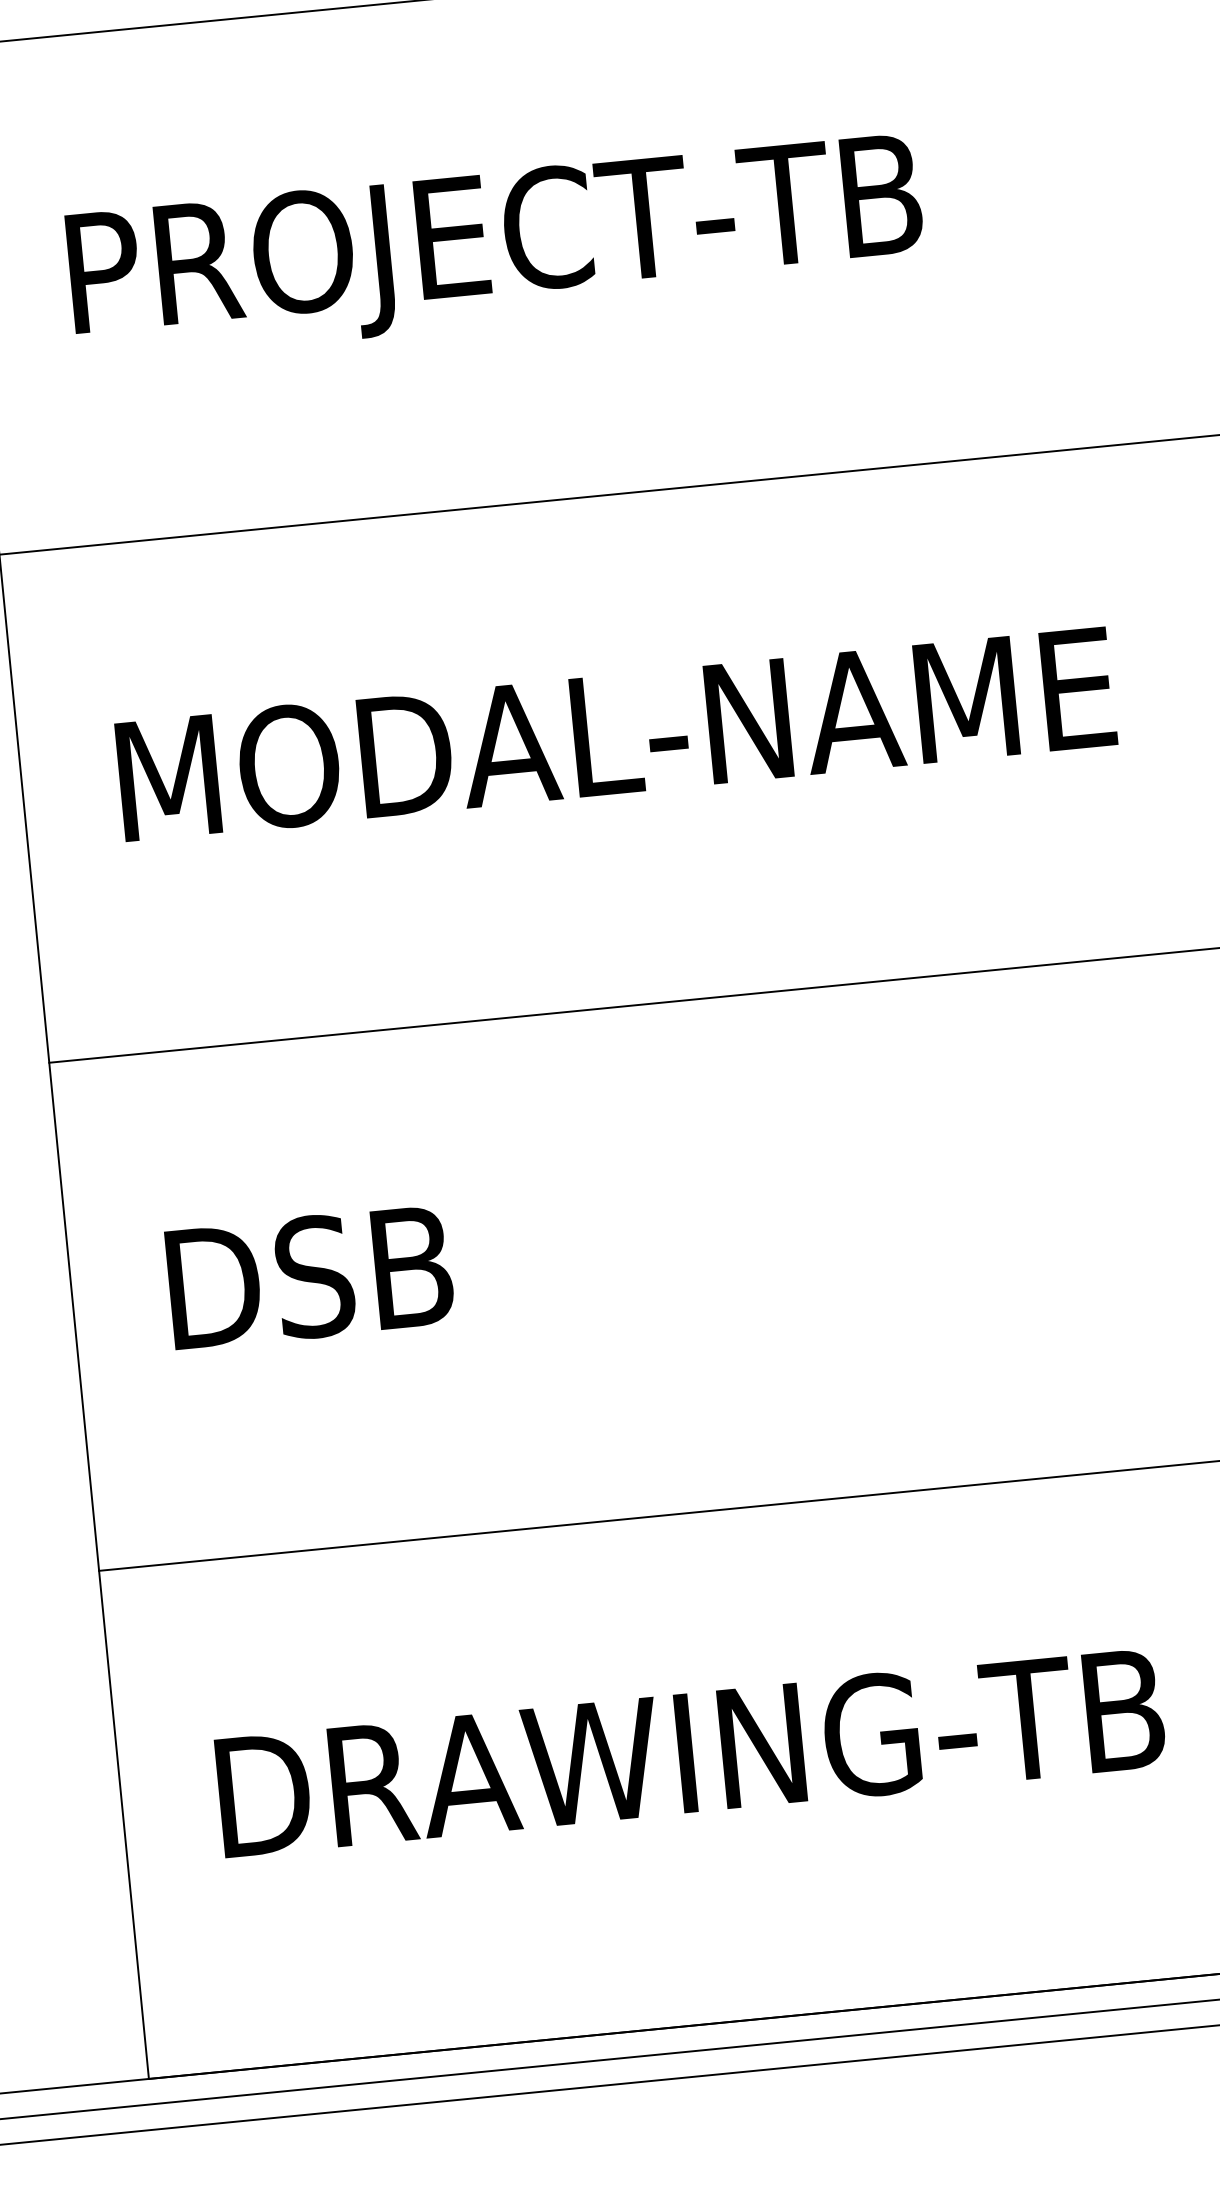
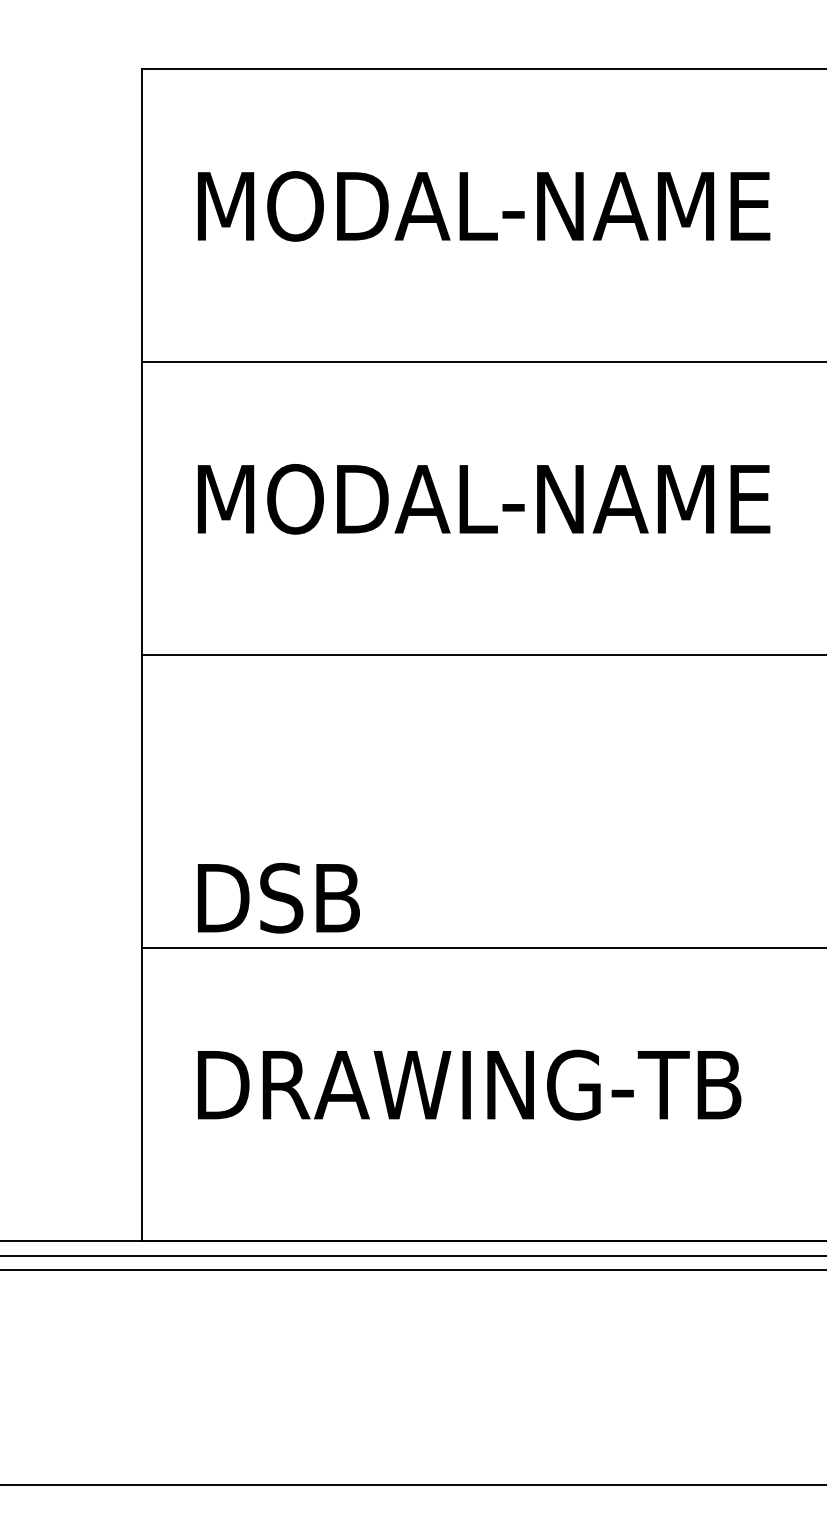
text: (575, 241) -> (488, 215), PROJECT-TB -> MODAL-NAME
text: (309, 1276) -> (278, 897), moved

